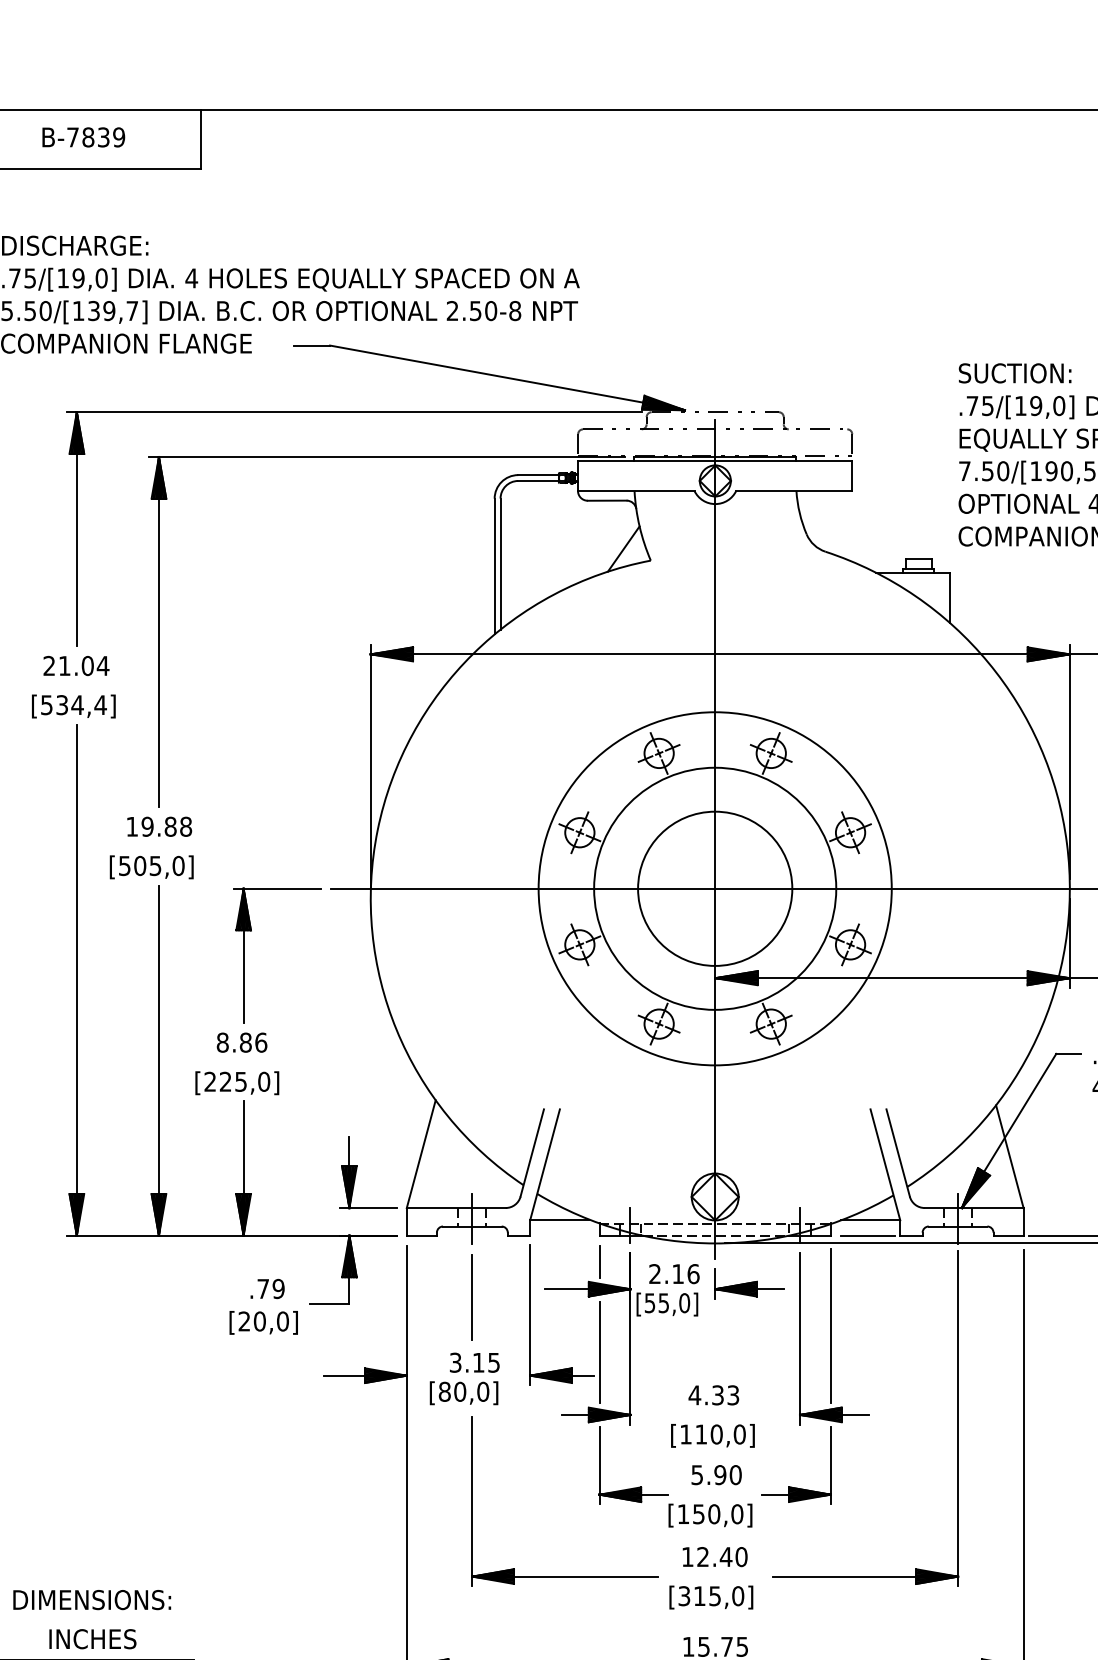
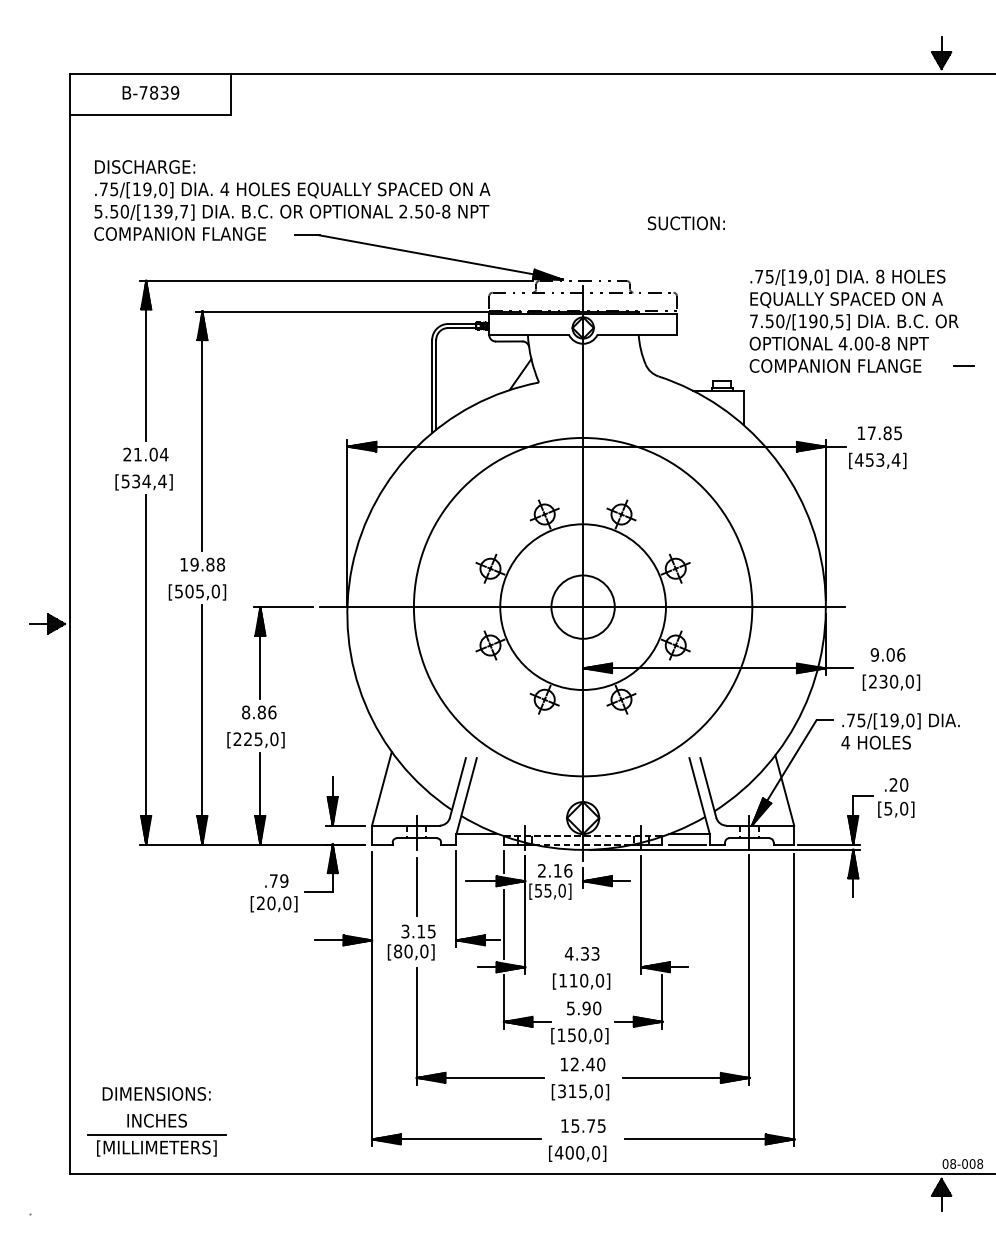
text: (1015, 373) -> (686, 223), moved
circle: (714, 887) -> (582, 606), size x0.6
circle: (714, 889) -> (582, 607), size x1.4
line: (831, 1324) -> (662, 905), removed

